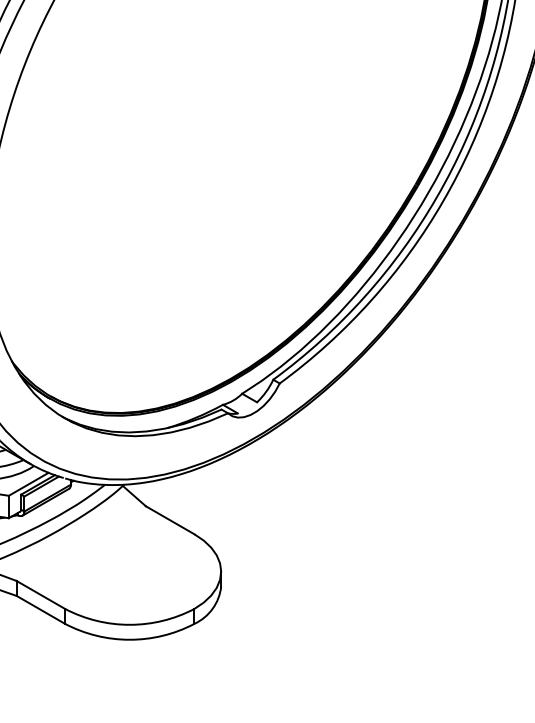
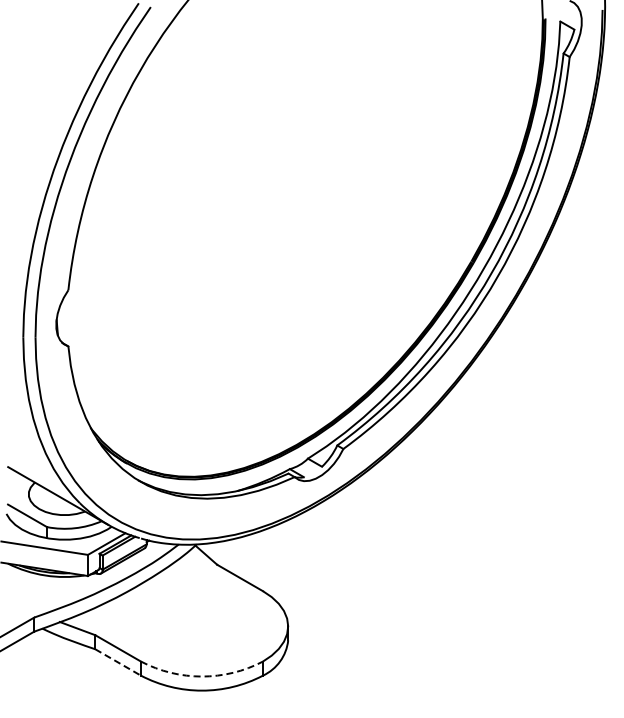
line: (41, 609) -> (118, 662), solid -> dashed
arc: (129, 624) -> (201, 676), solid -> dashed

